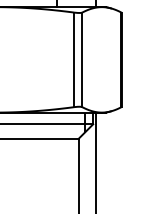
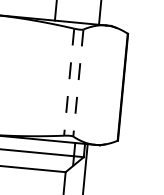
line: (74, 60) -> (69, 82), solid -> dashed
line: (82, 60) -> (78, 83), solid -> dashed

